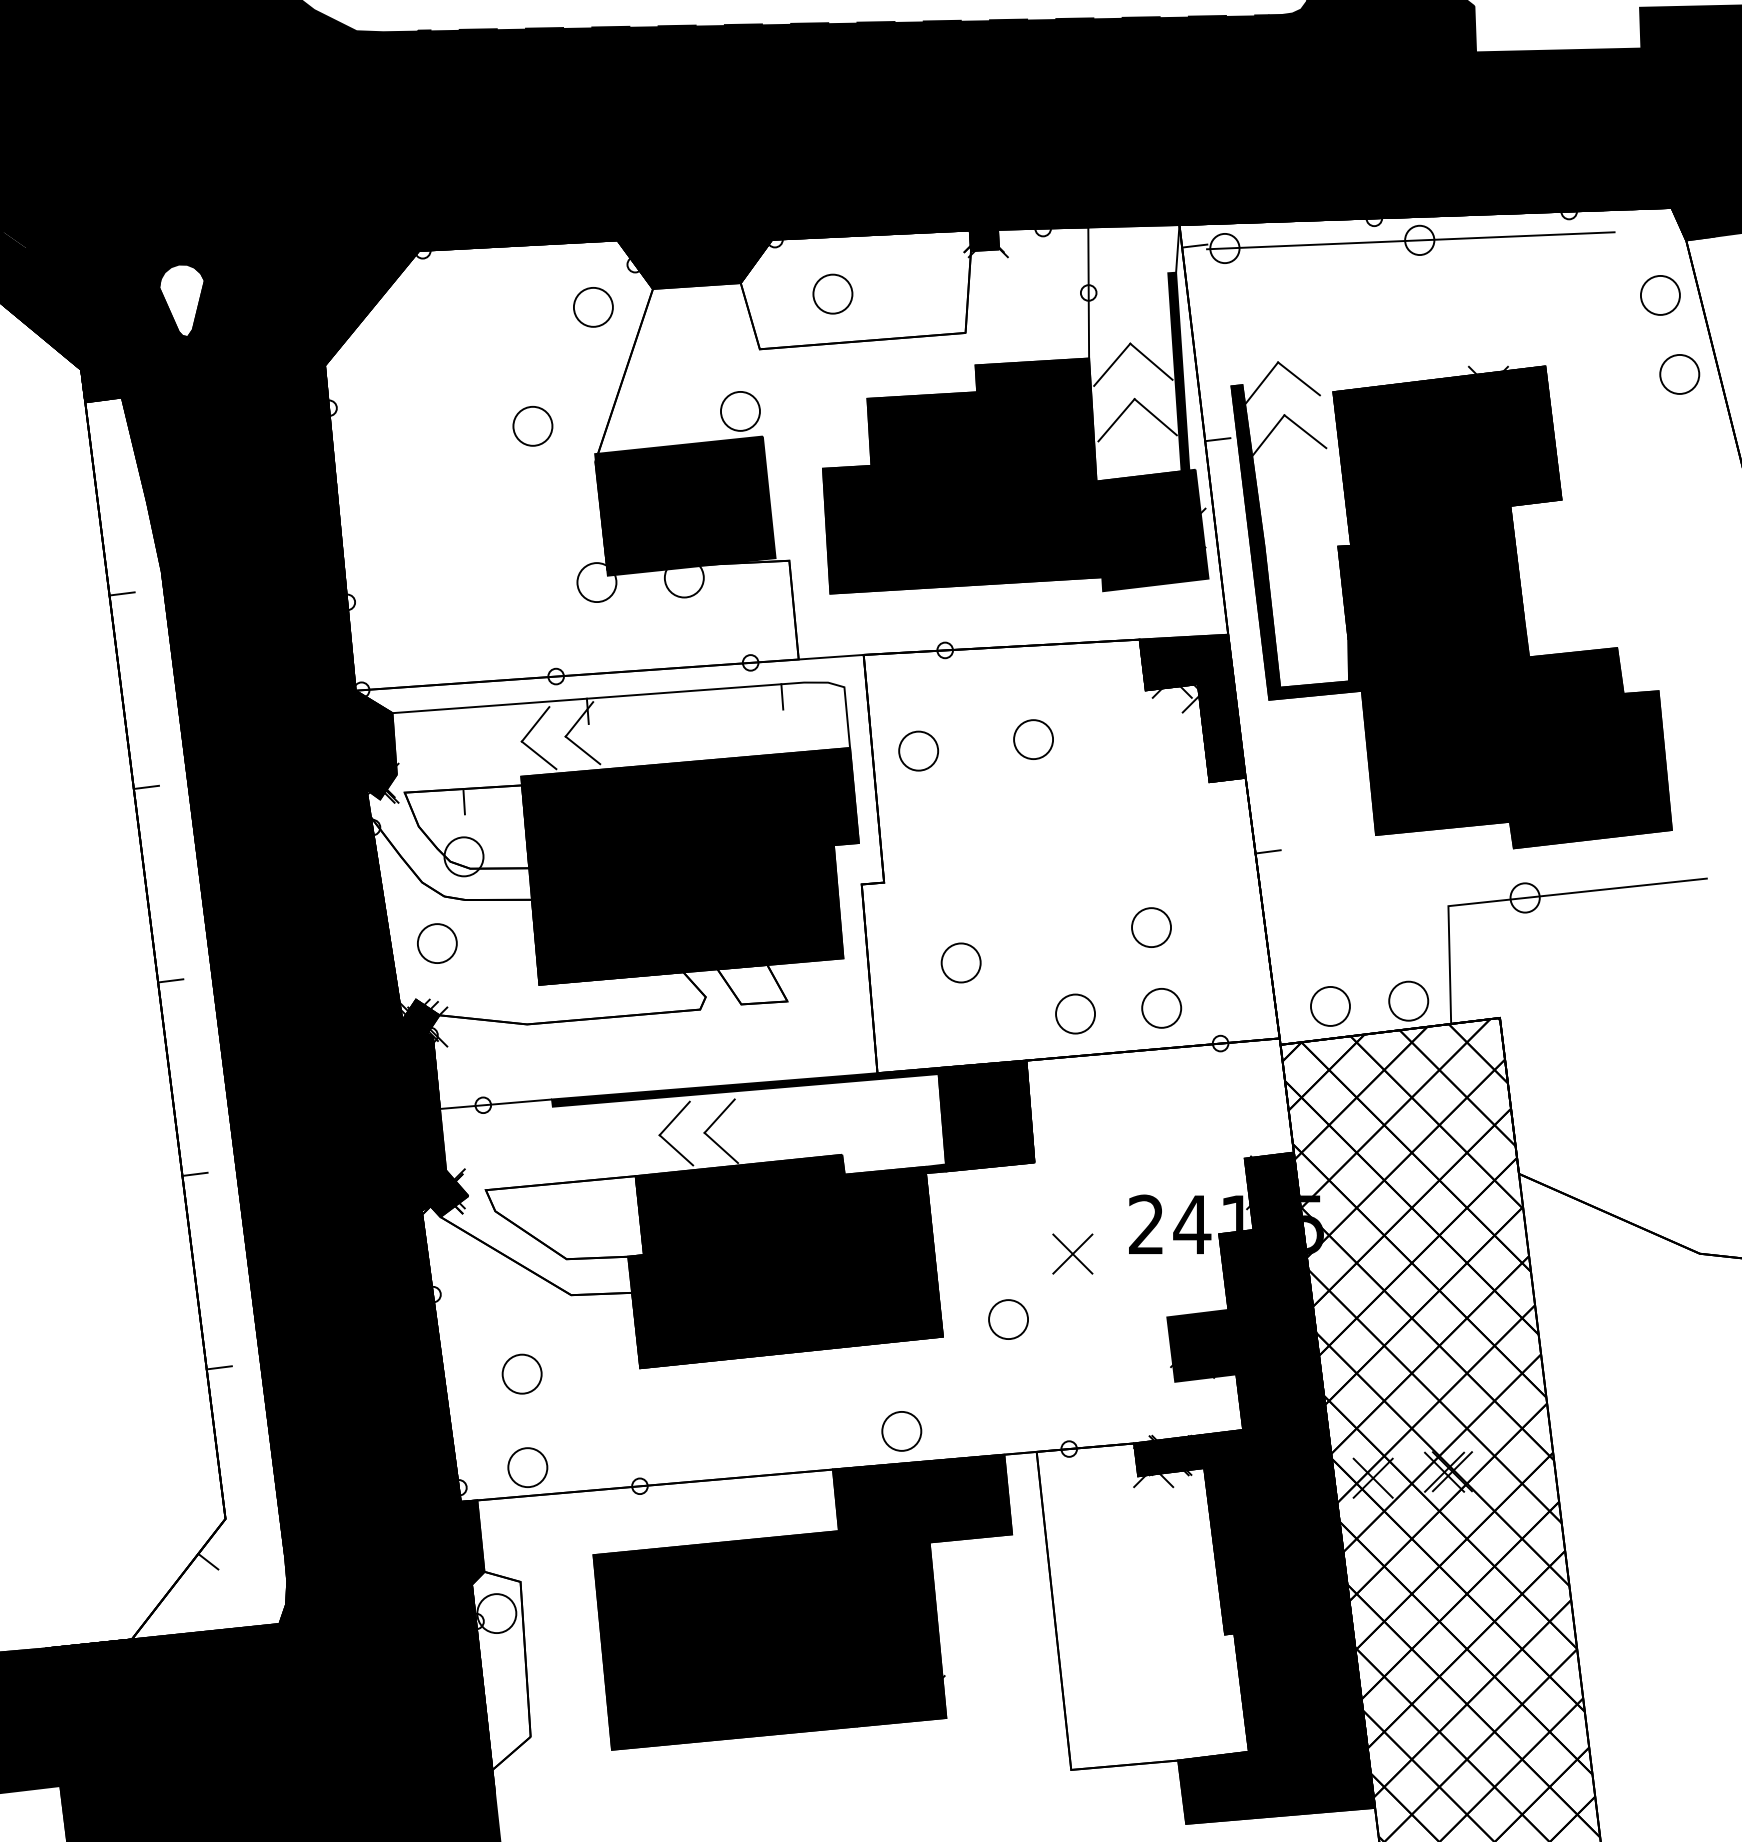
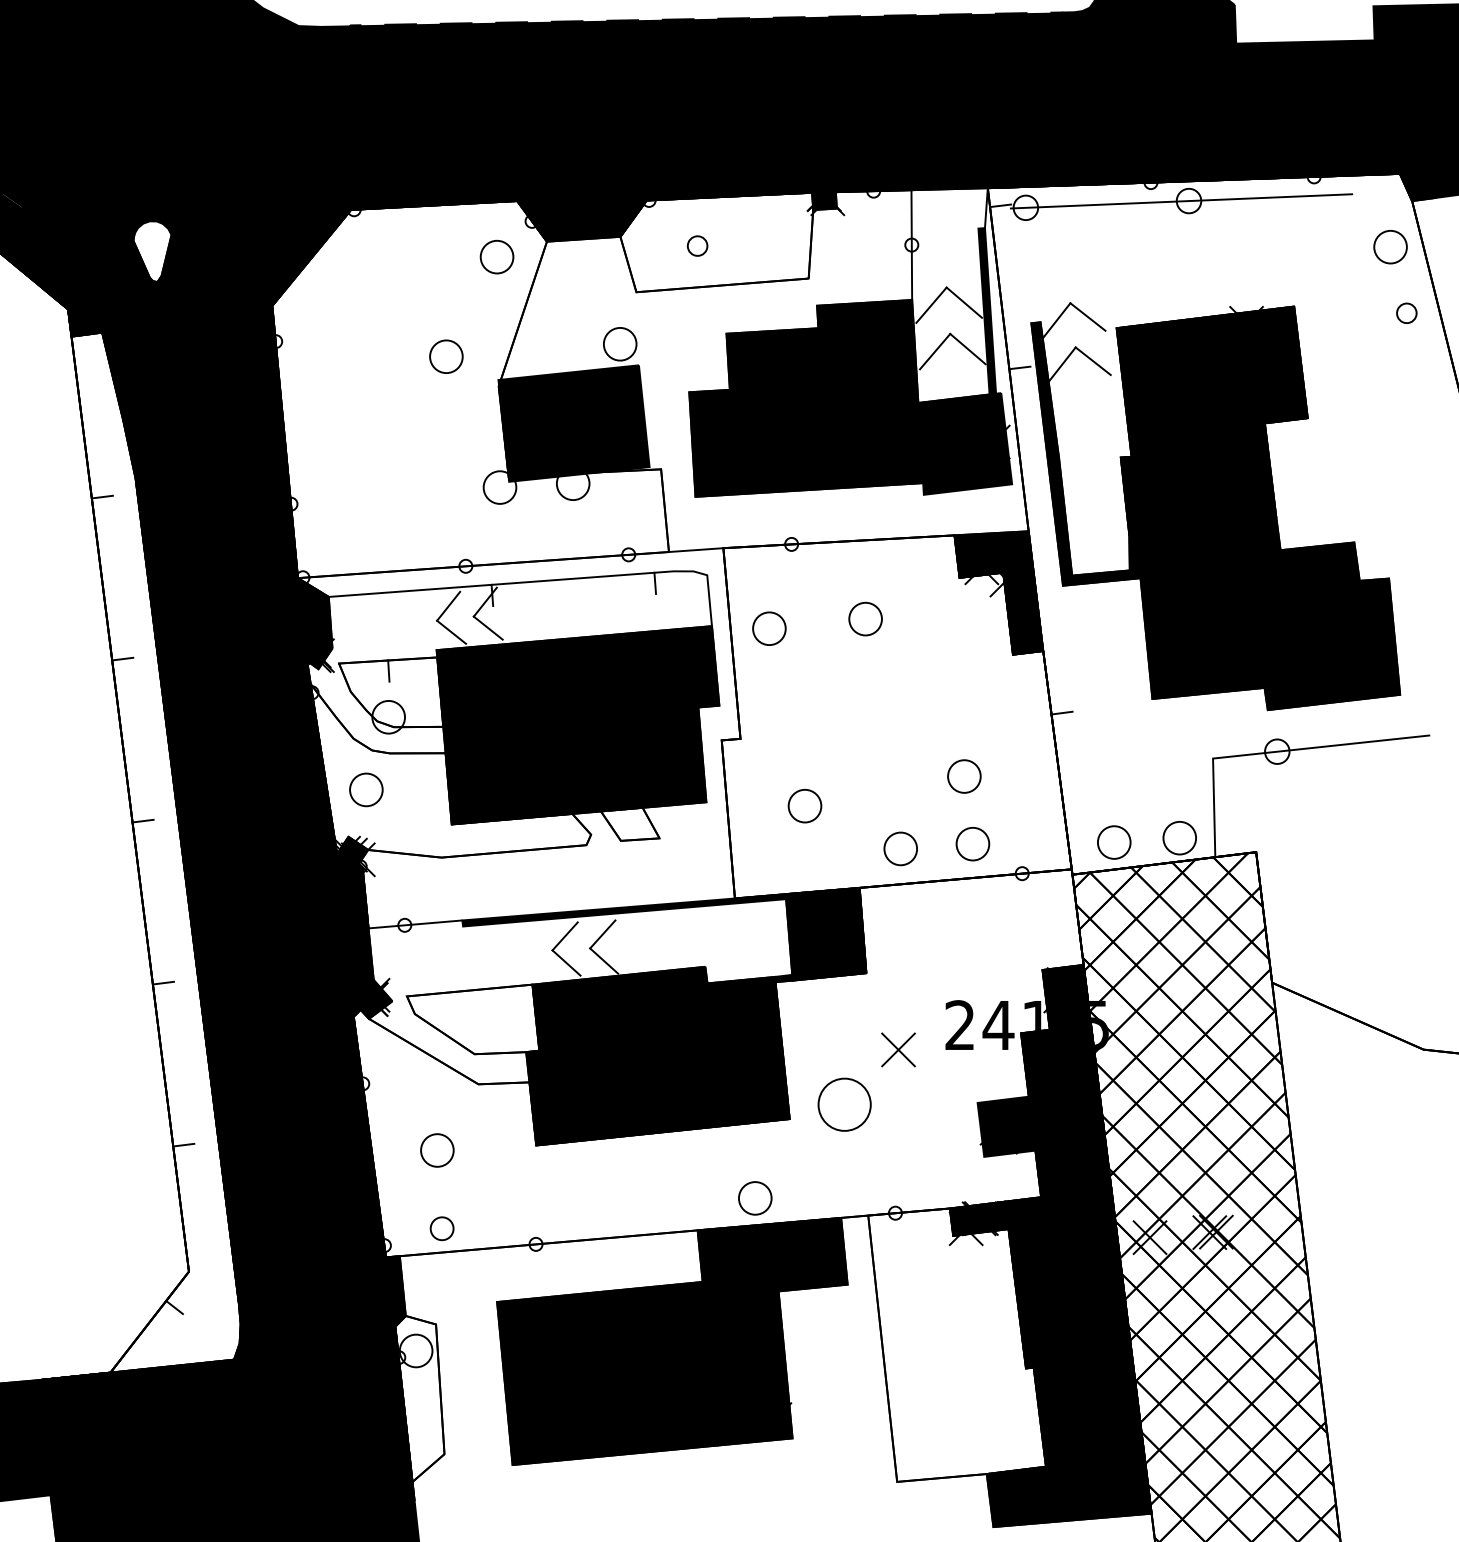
circle: (832, 293) -> (697, 245), size x0.6
circle: (1679, 374) -> (1406, 313), size x0.6
circle: (1008, 1319) -> (844, 1104), size x1.6
circle: (527, 1467) -> (441, 1228), size x0.7

